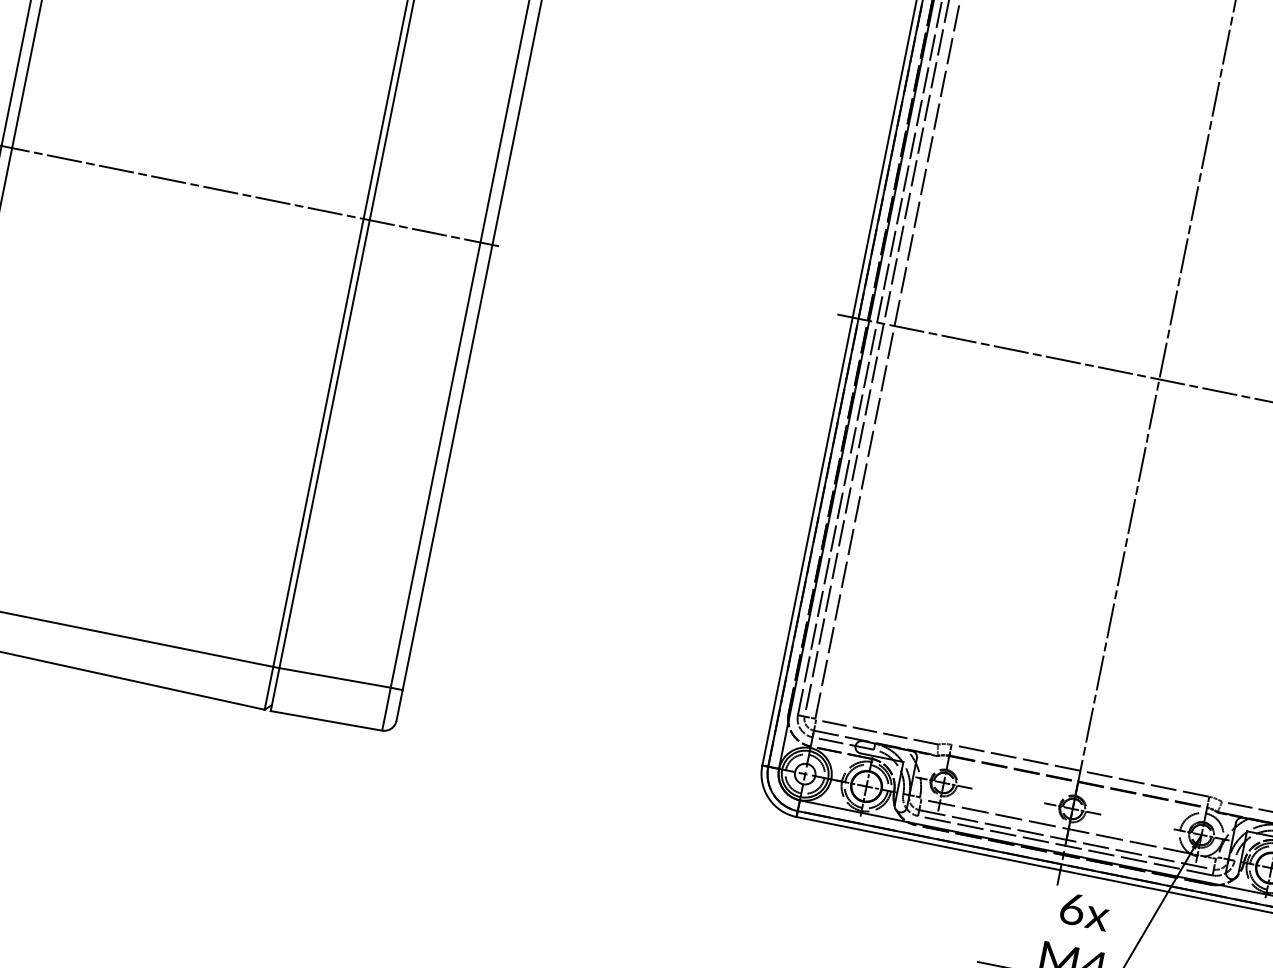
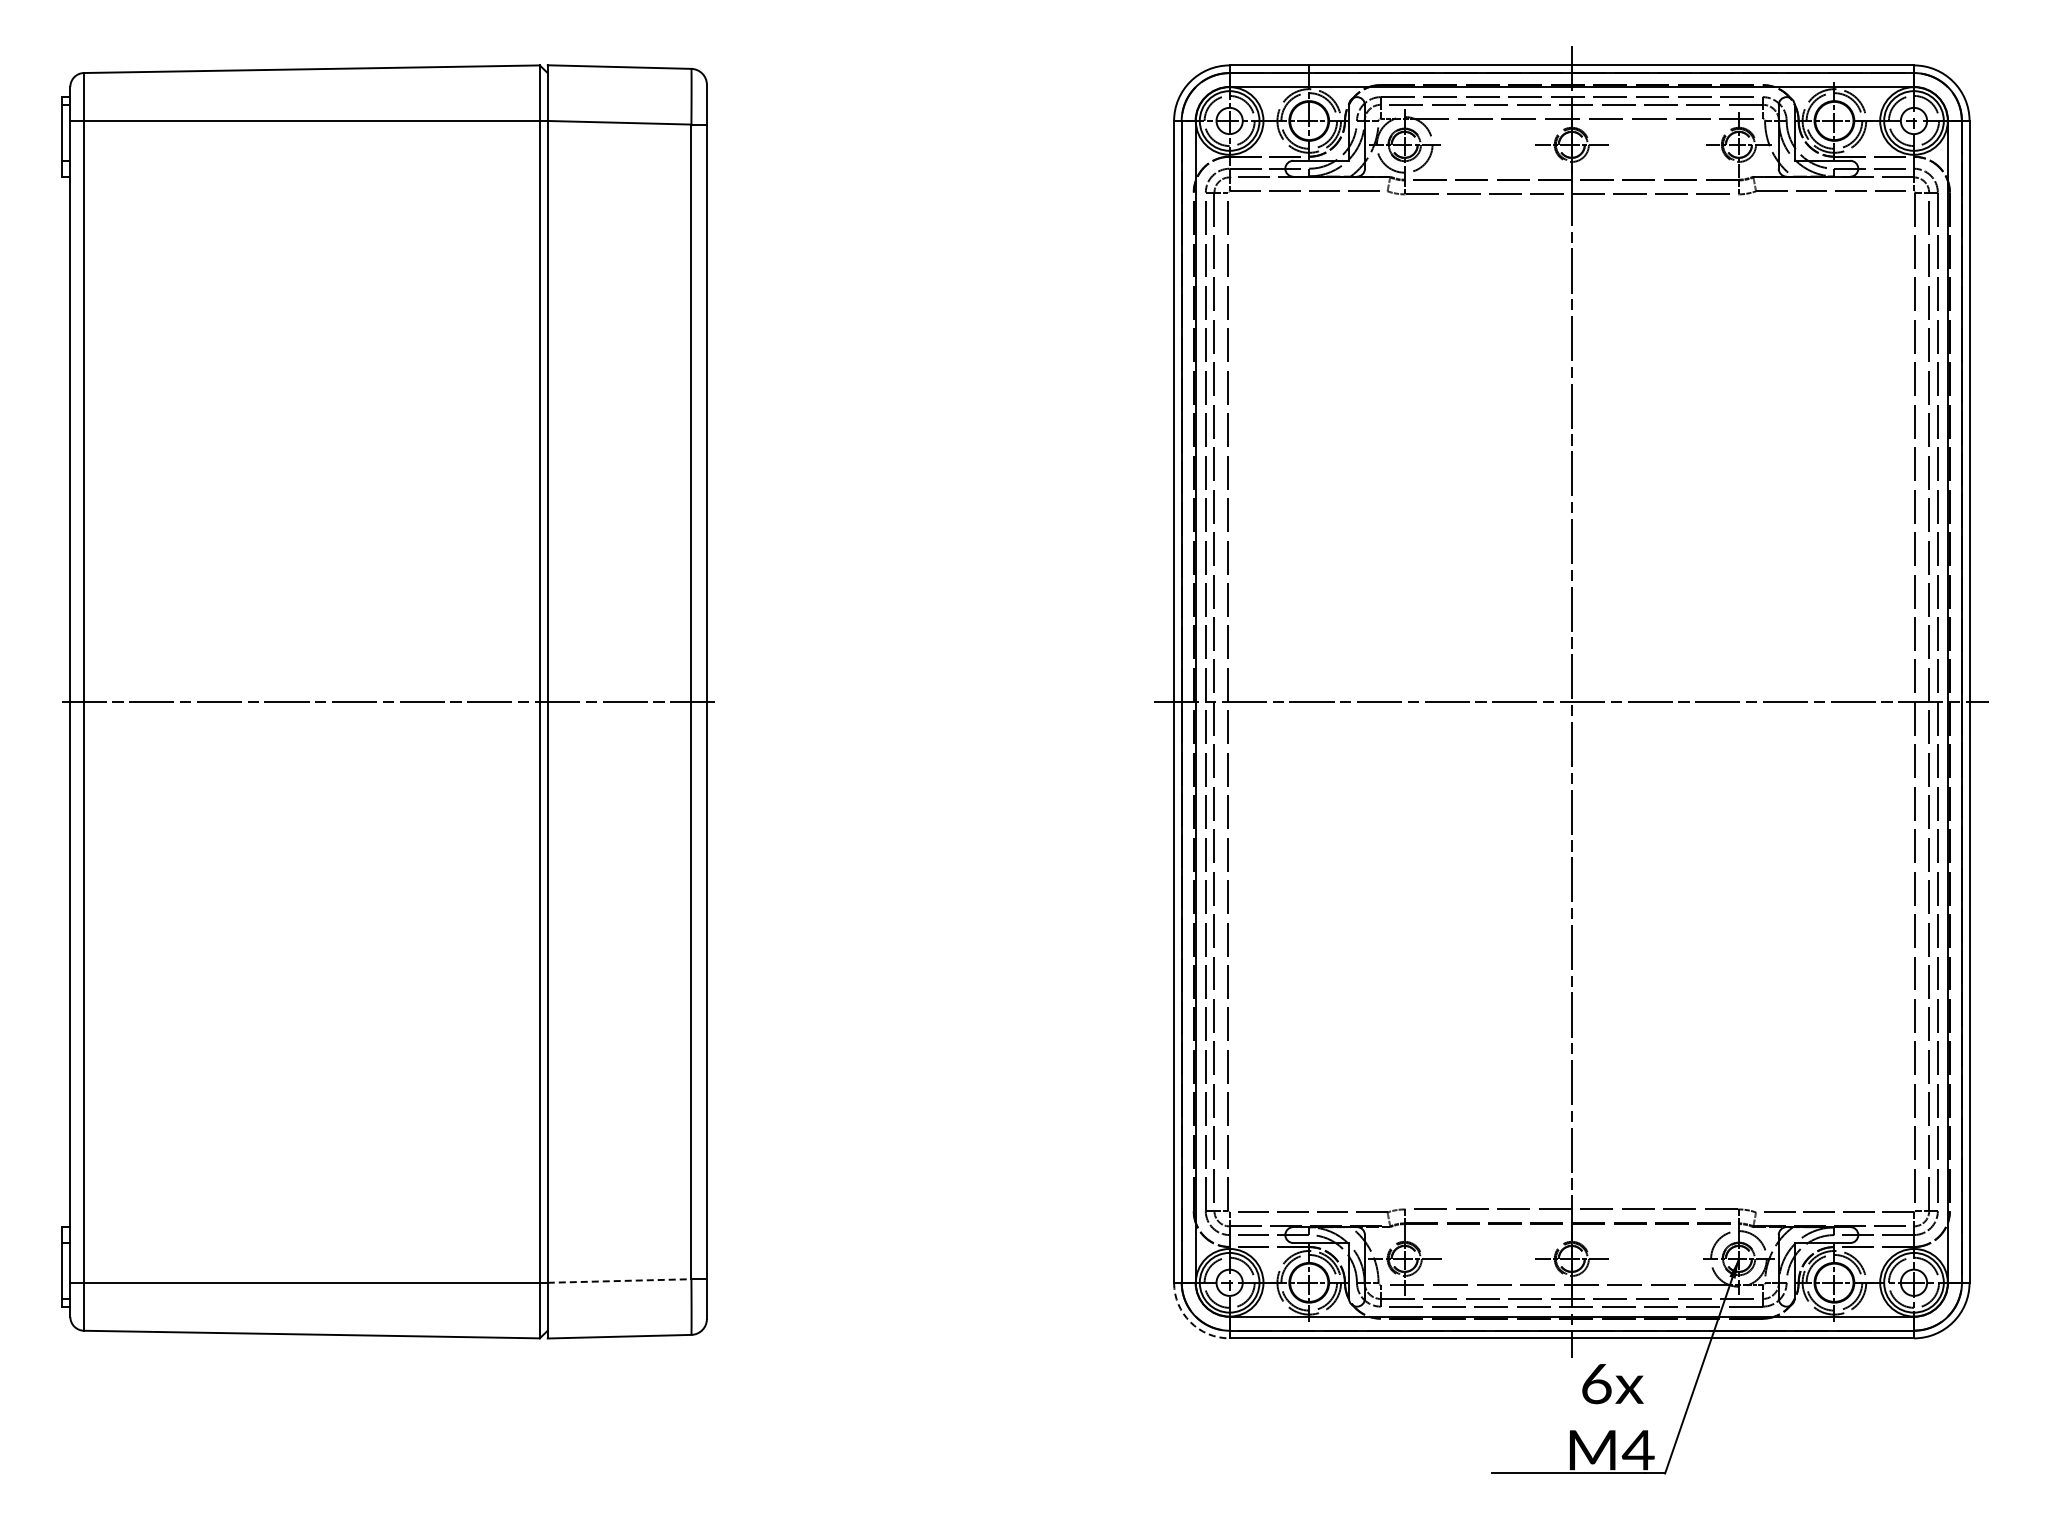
line: (334, 678) -> (619, 1281), solid -> dashed
arc: (768, 798) -> (1190, 1322), solid -> dashed

